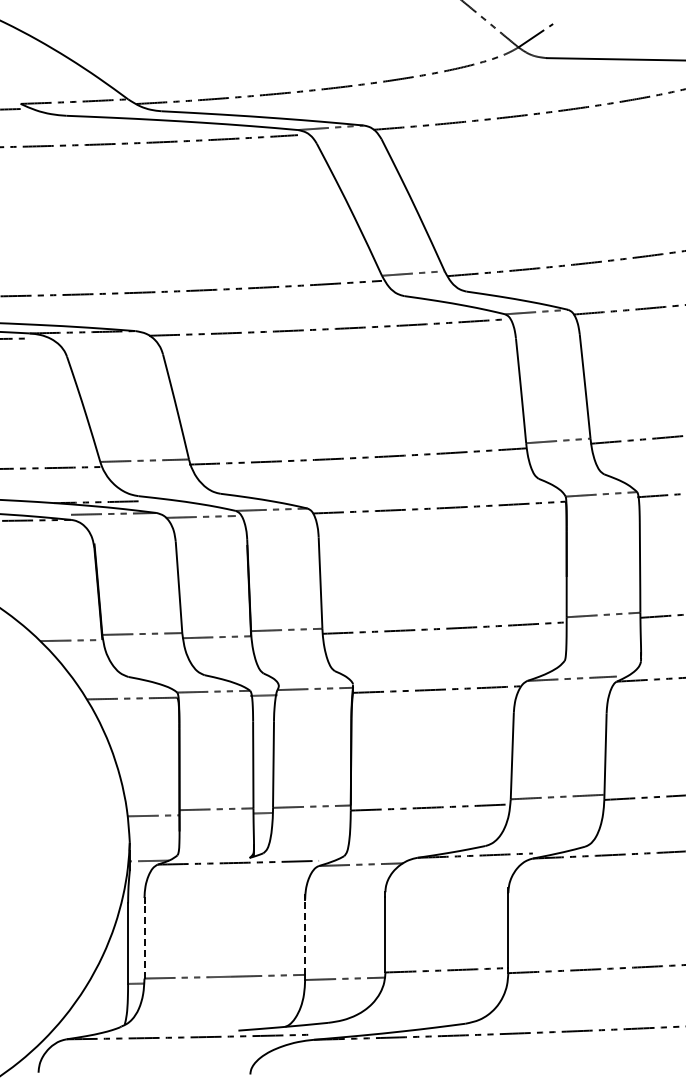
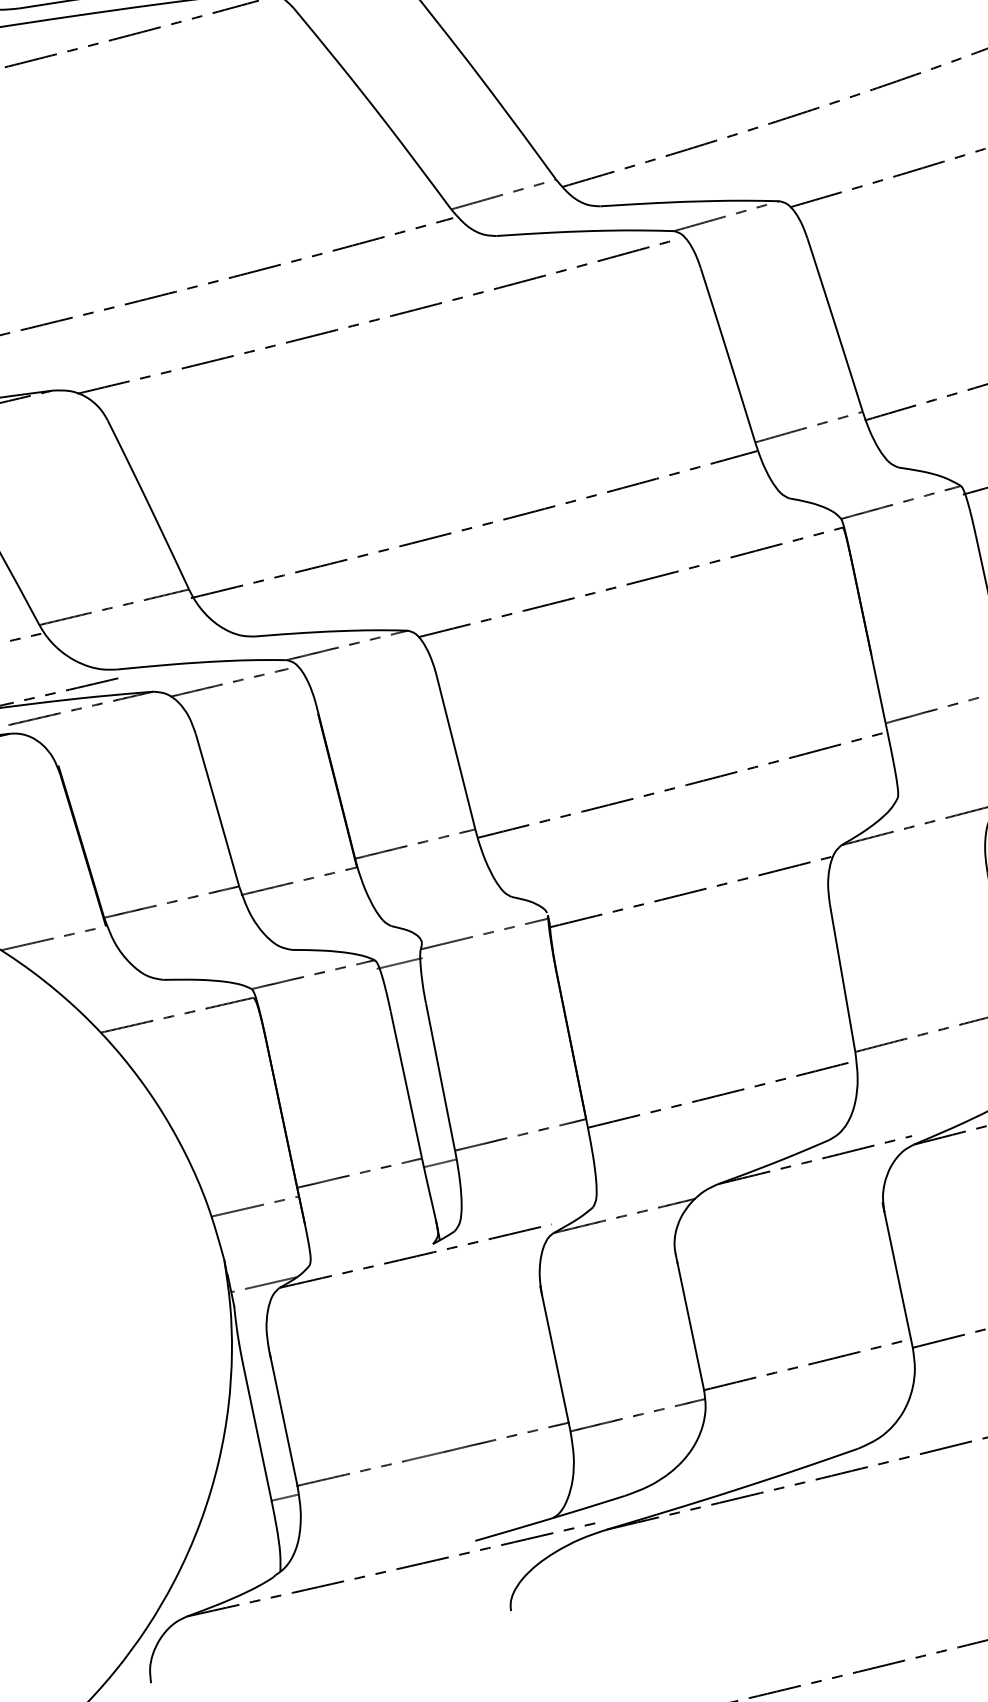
line: (305, 937) -> (556, 1359), dashed -> solid
line: (144, 939) -> (283, 1419), dashed -> solid

